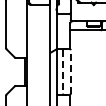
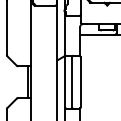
line: (62, 71) -> (71, 81), dashed -> solid
line: (70, 71) -> (80, 81), dashed -> solid

